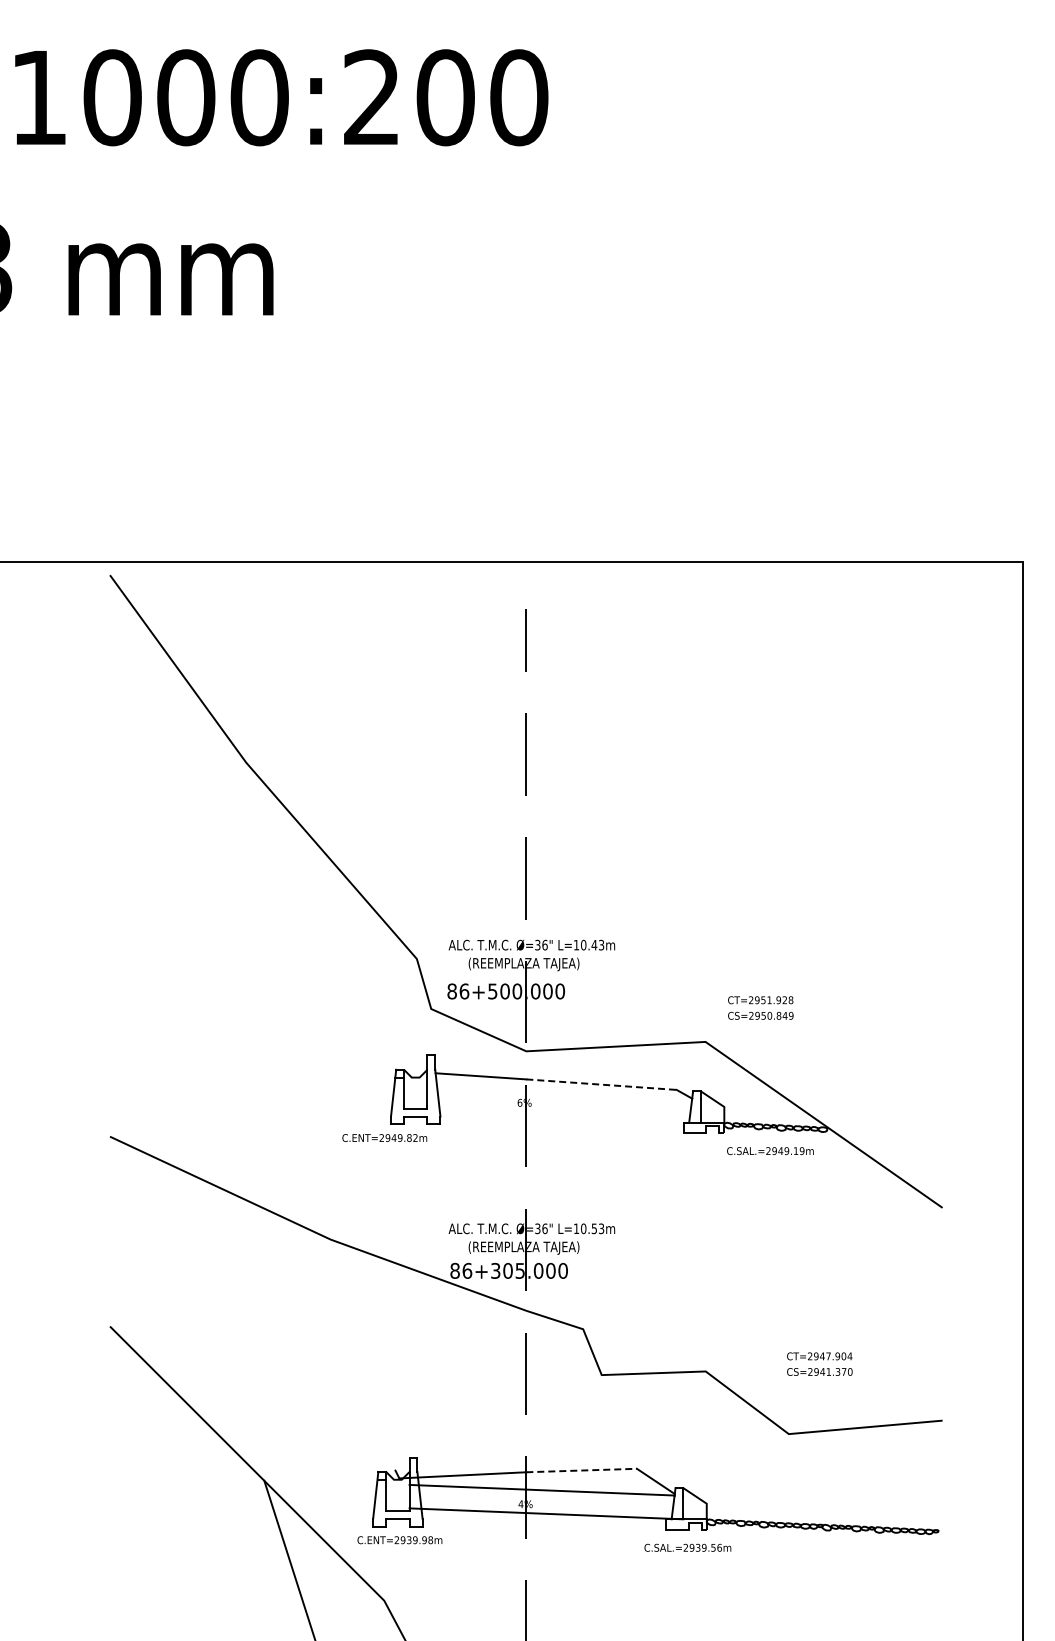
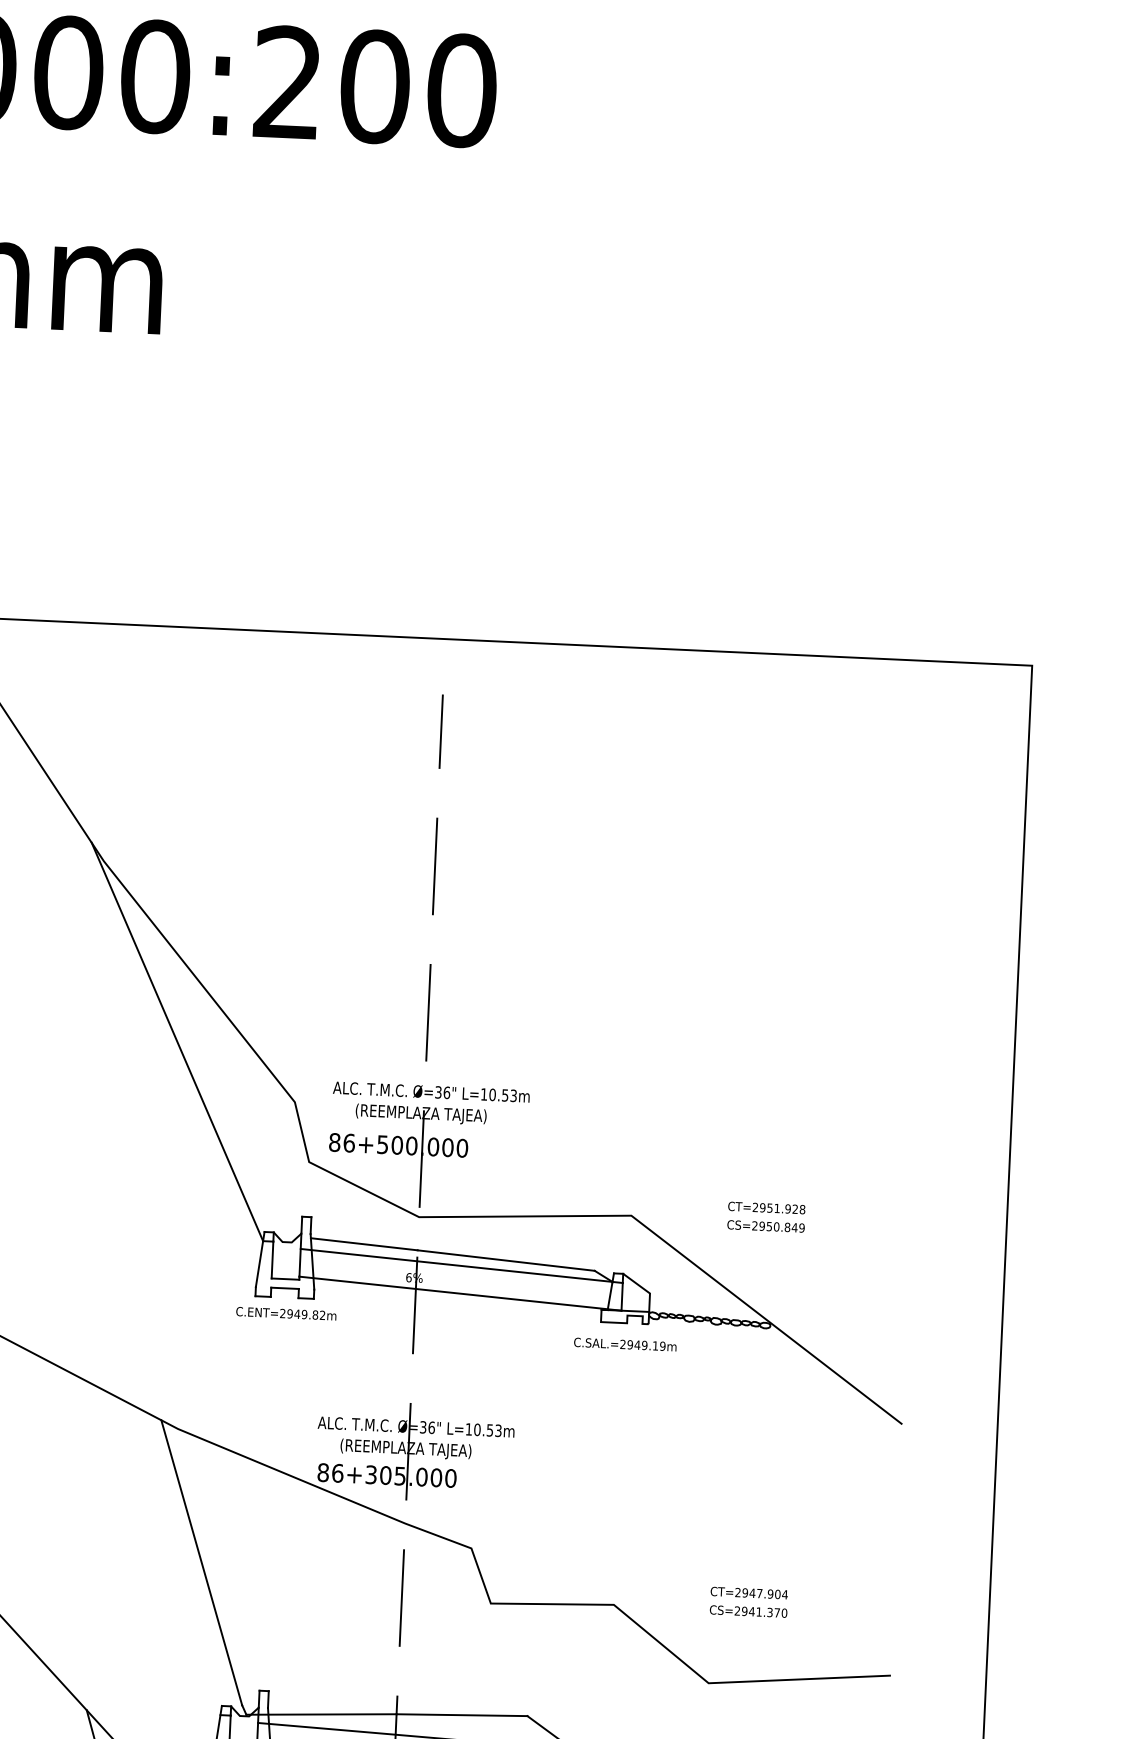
line: (315, 912) -> (177, 1041), added
text: (594, 945) -> (505, 1095), L=10.43m -> L=10.53m
text: (760, 1007) -> (766, 1216), moved
line: (602, 1084) -> (507, 1260), dashed -> solid
line: (563, 1090) -> (460, 1265), added
line: (563, 1114) -> (459, 1293), added
text: (384, 1137) -> (286, 1313), moved
text: (770, 1151) -> (625, 1345), moved
line: (355, 1351) -> (201, 1562), added
line: (582, 1470) -> (463, 1715), dashed -> solid

